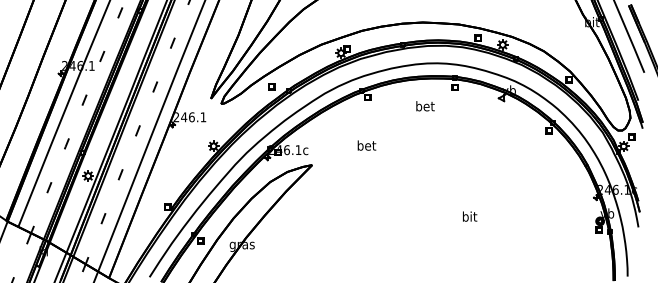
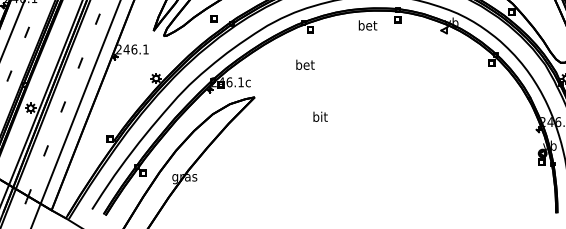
text: (425, 106) -> (368, 25), moved
text: (366, 145) -> (305, 64), moved
text: (470, 216) -> (321, 116), moved

